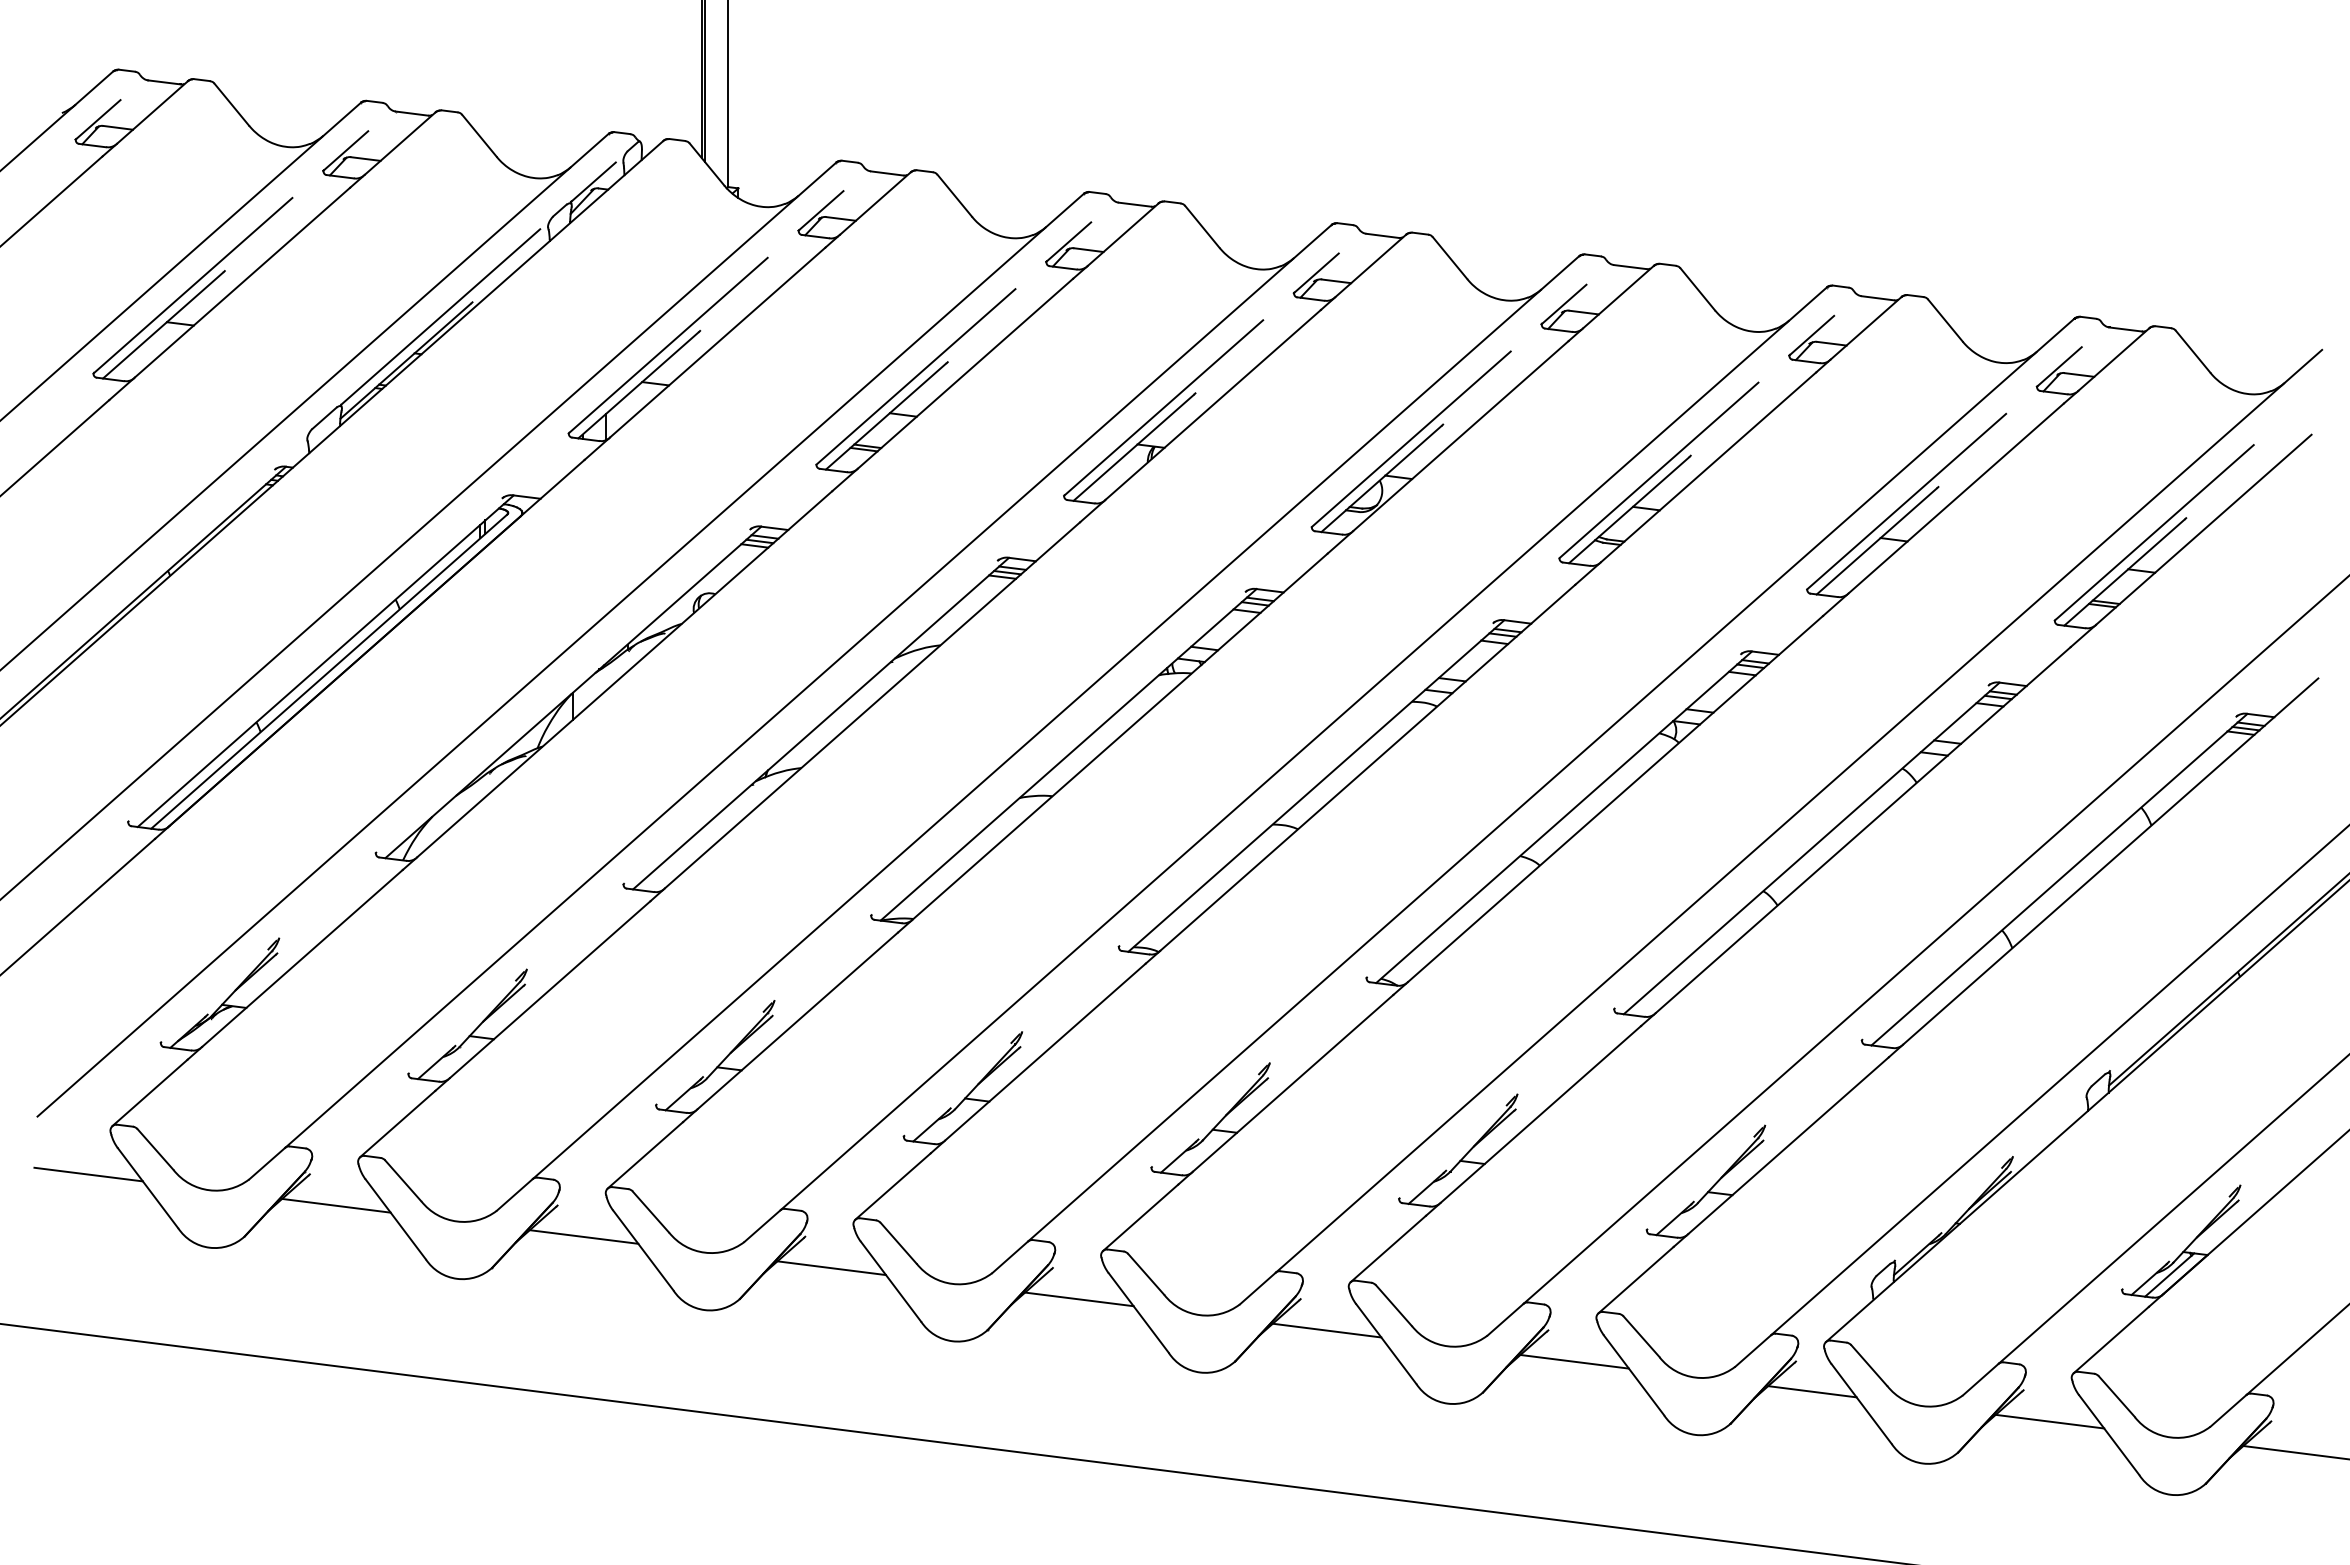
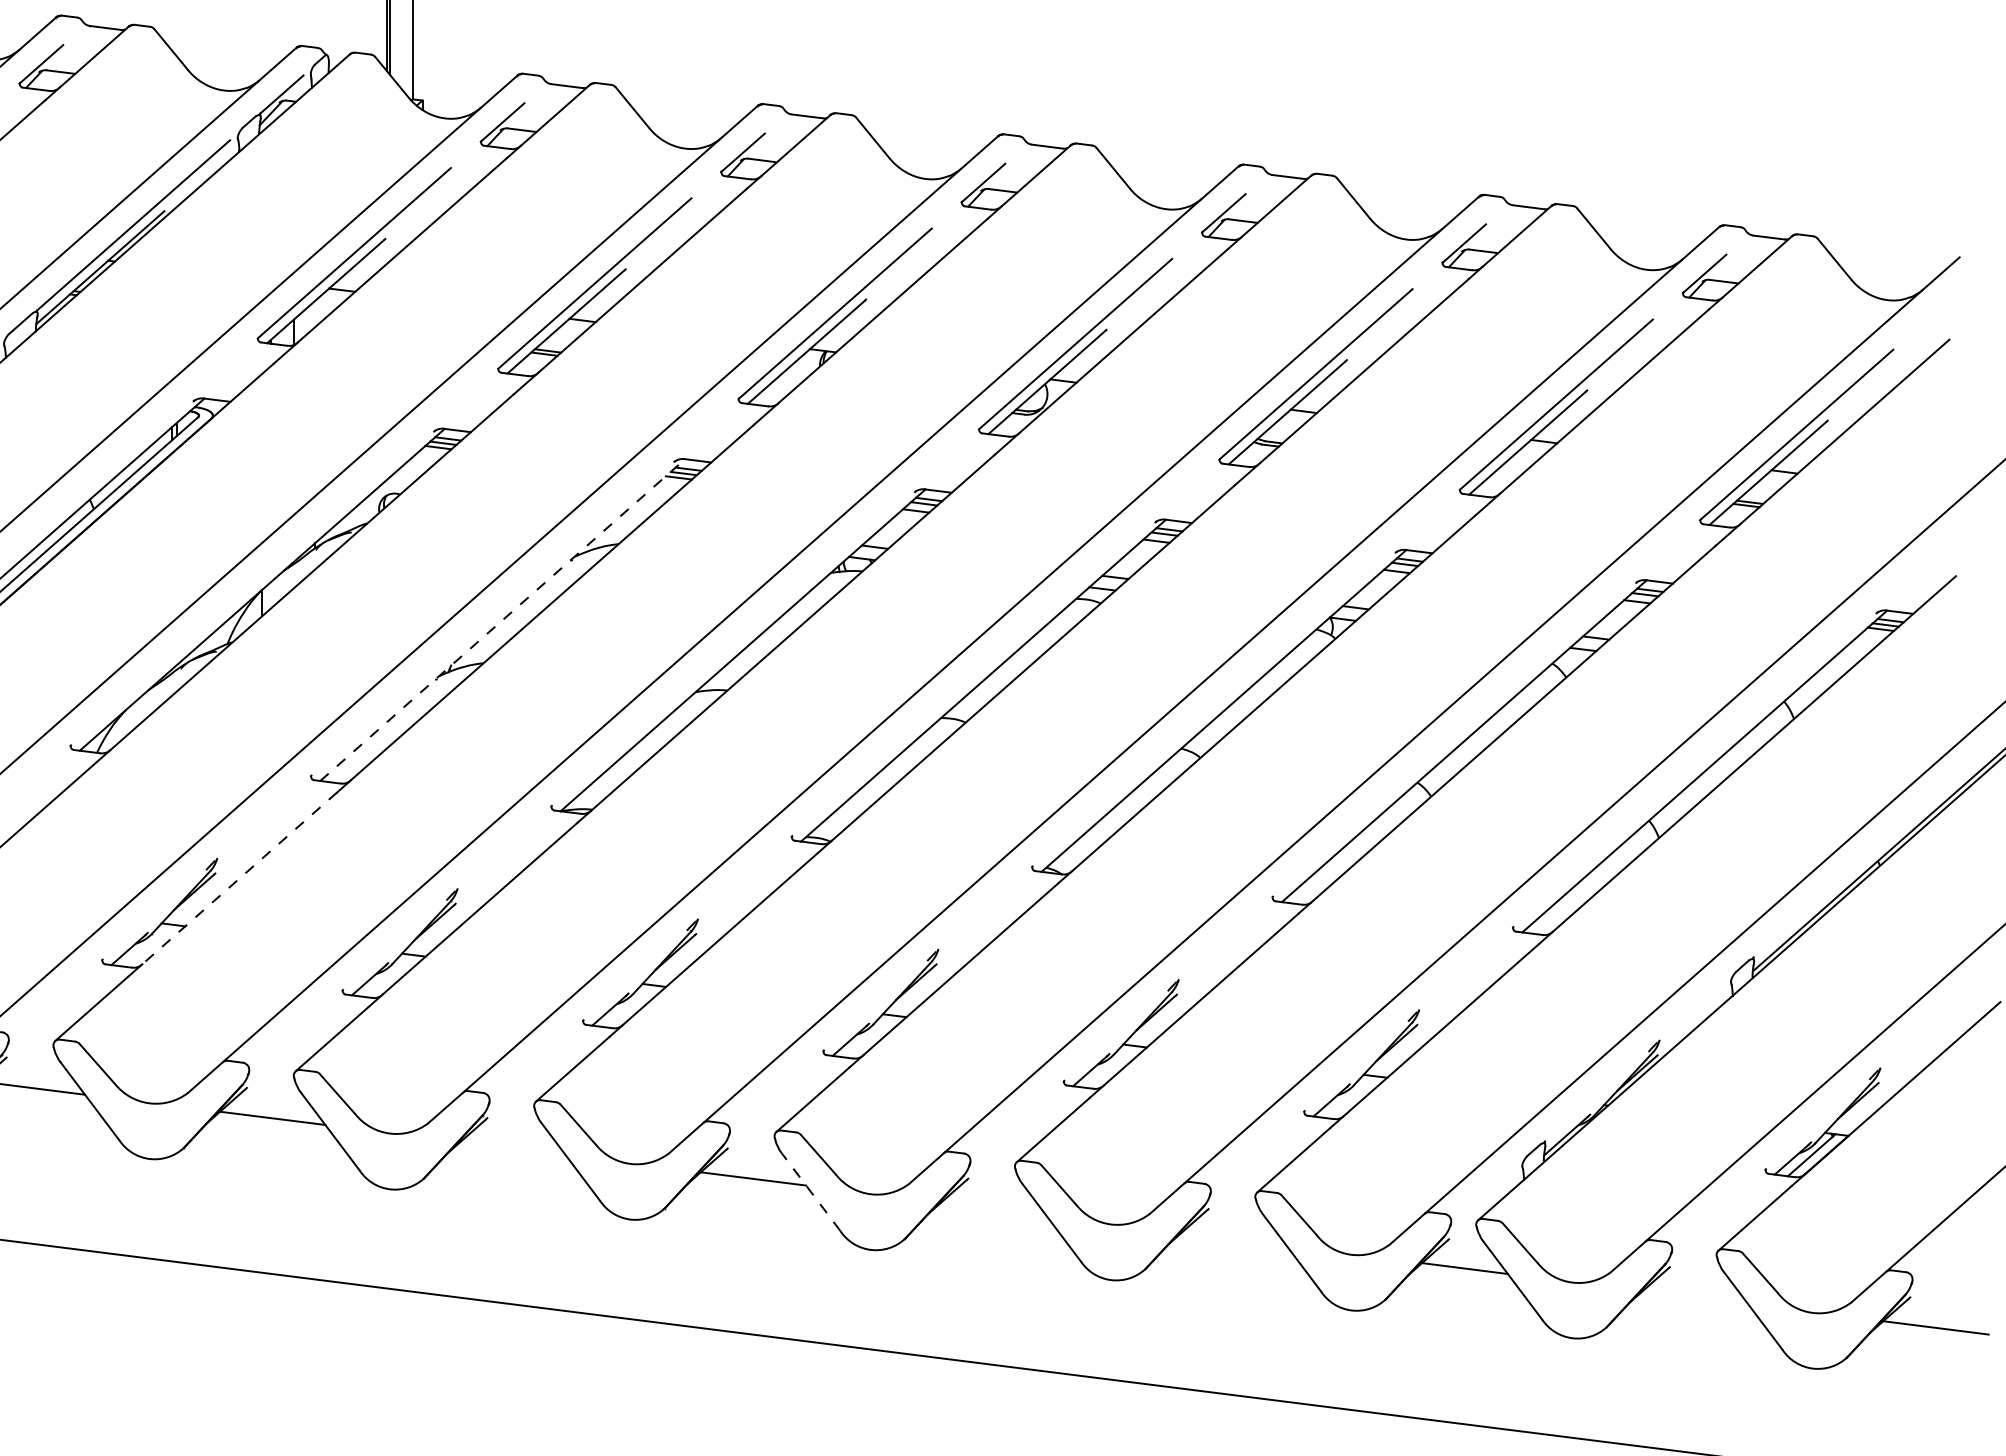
line: (821, 723) -> (503, 619), solid -> dashed
line: (550, 989) -> (240, 878), solid -> dashed
line: (831, 1268) -> (512, 1148), removed
line: (1138, 1312) -> (810, 1191), solid -> dashed
line: (1326, 1330) -> (993, 1209), removed
line: (1574, 1361) -> (1234, 1239), removed
line: (2049, 1421) -> (1695, 1297), removed

